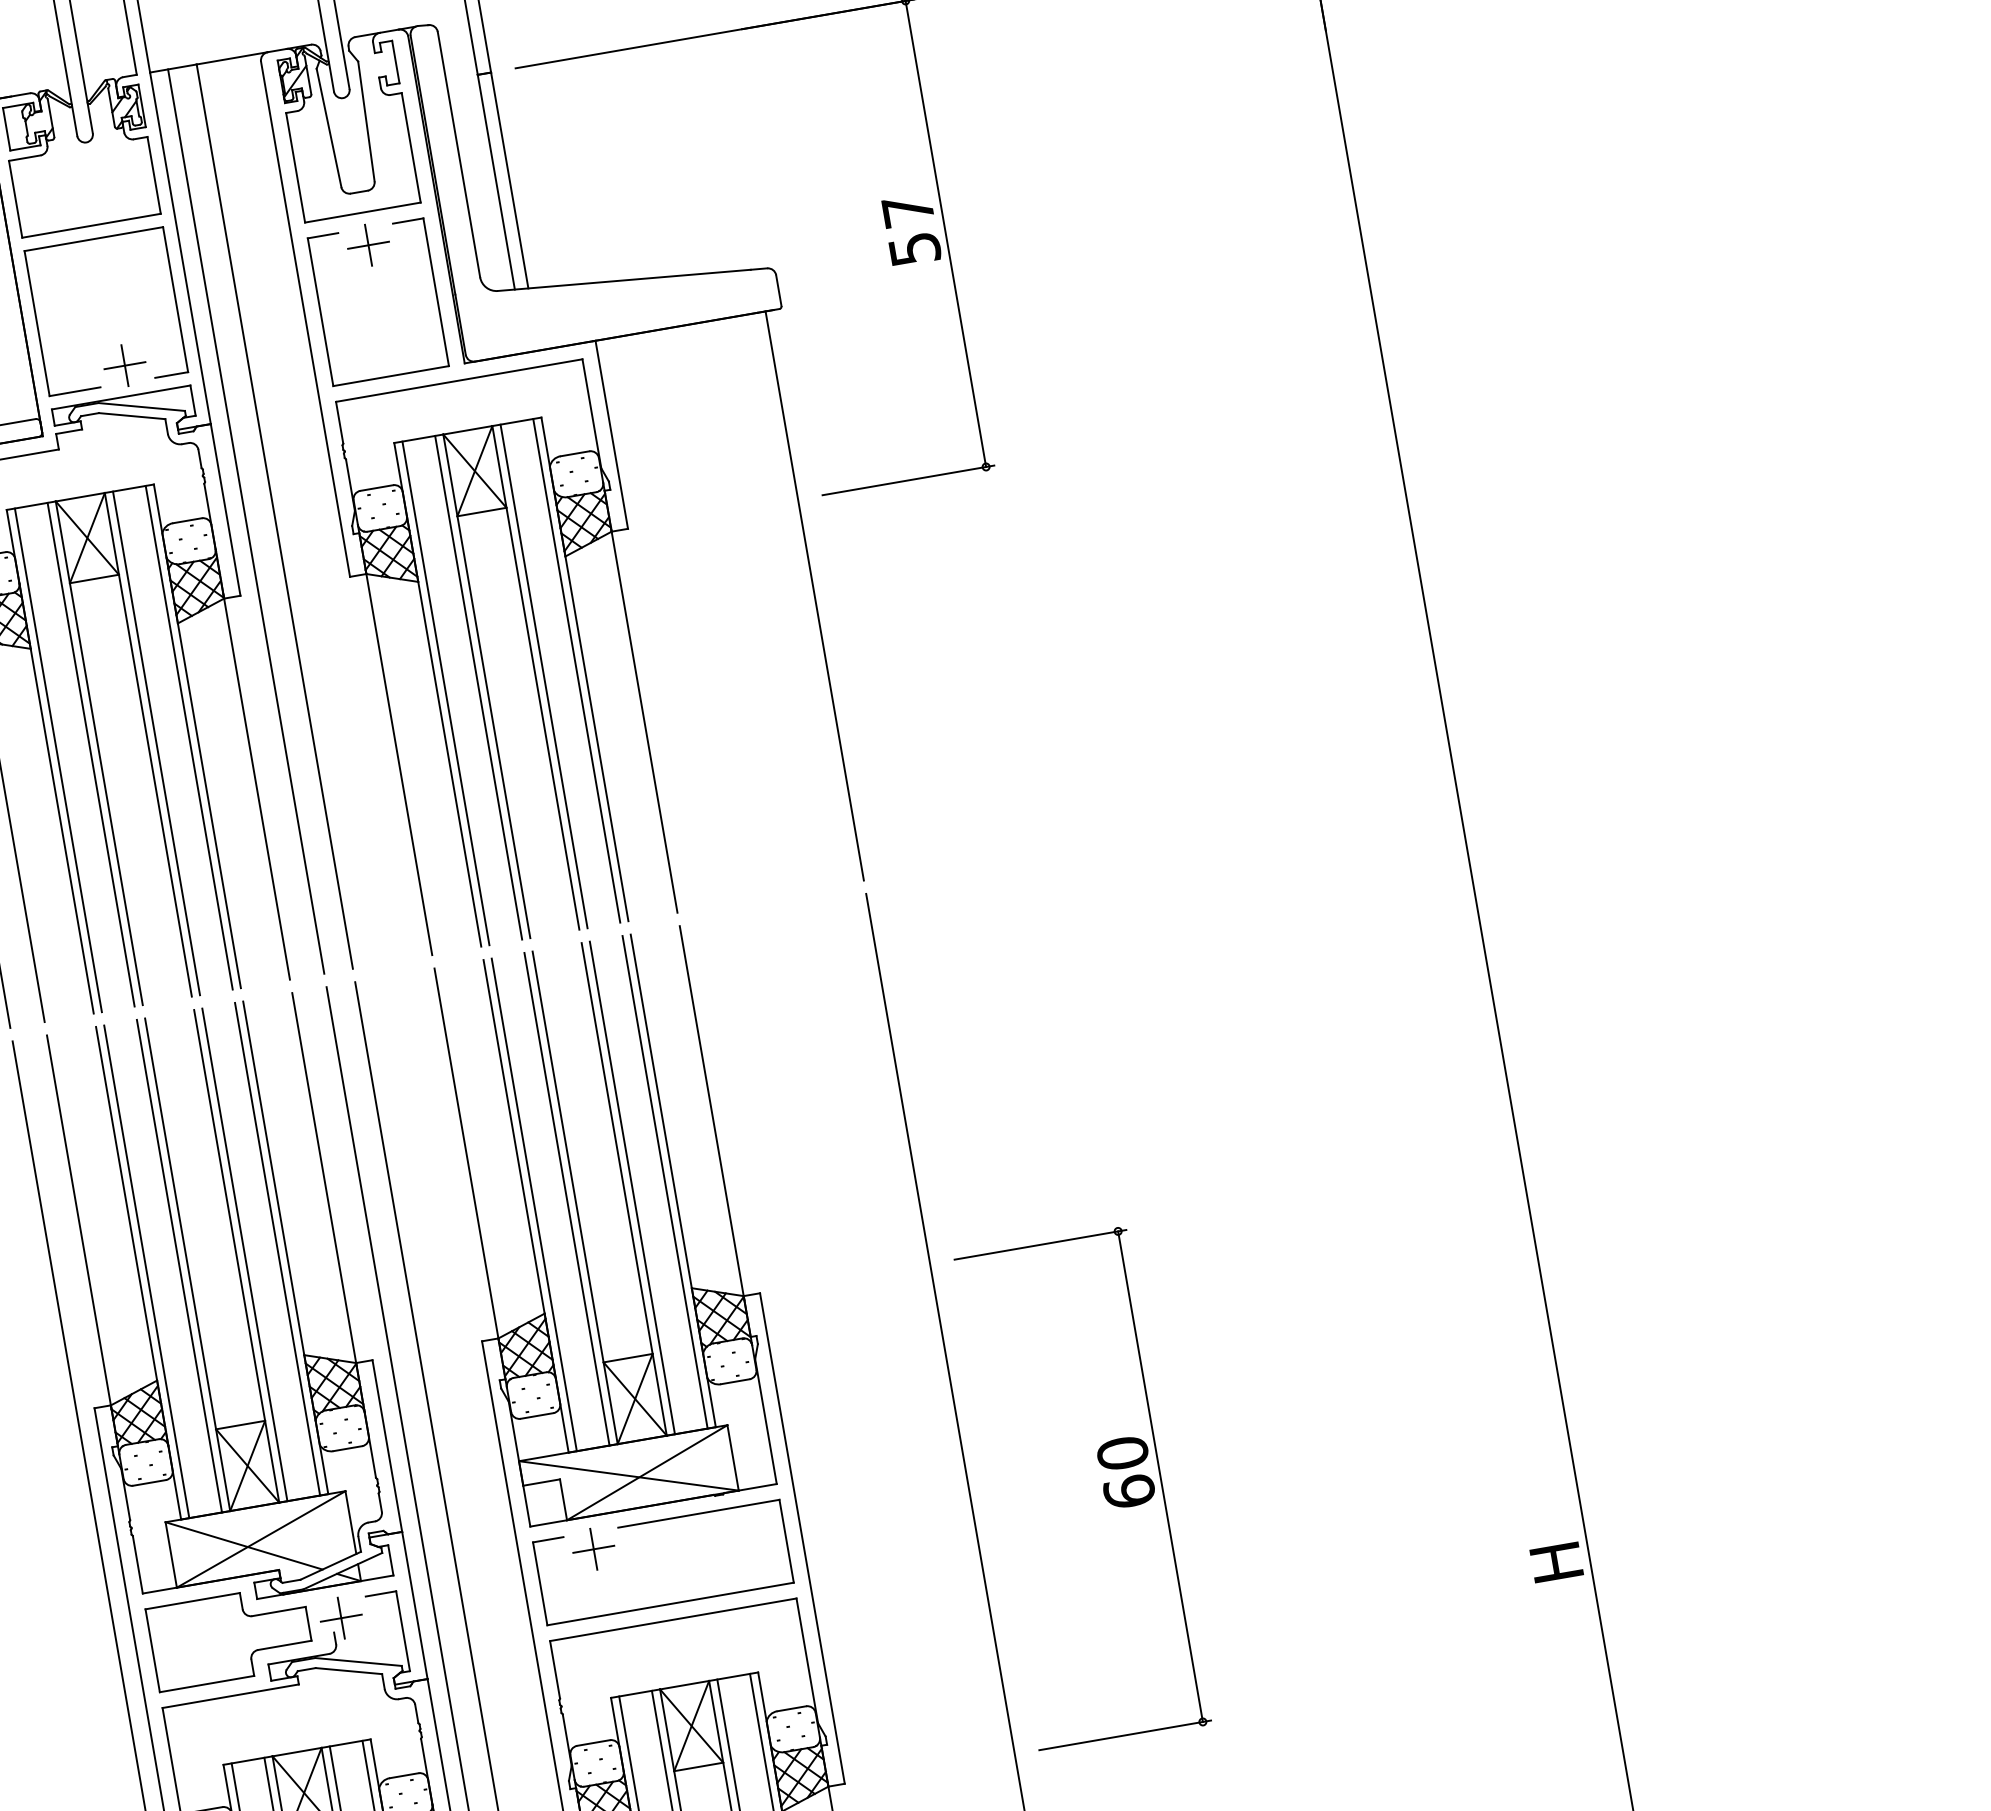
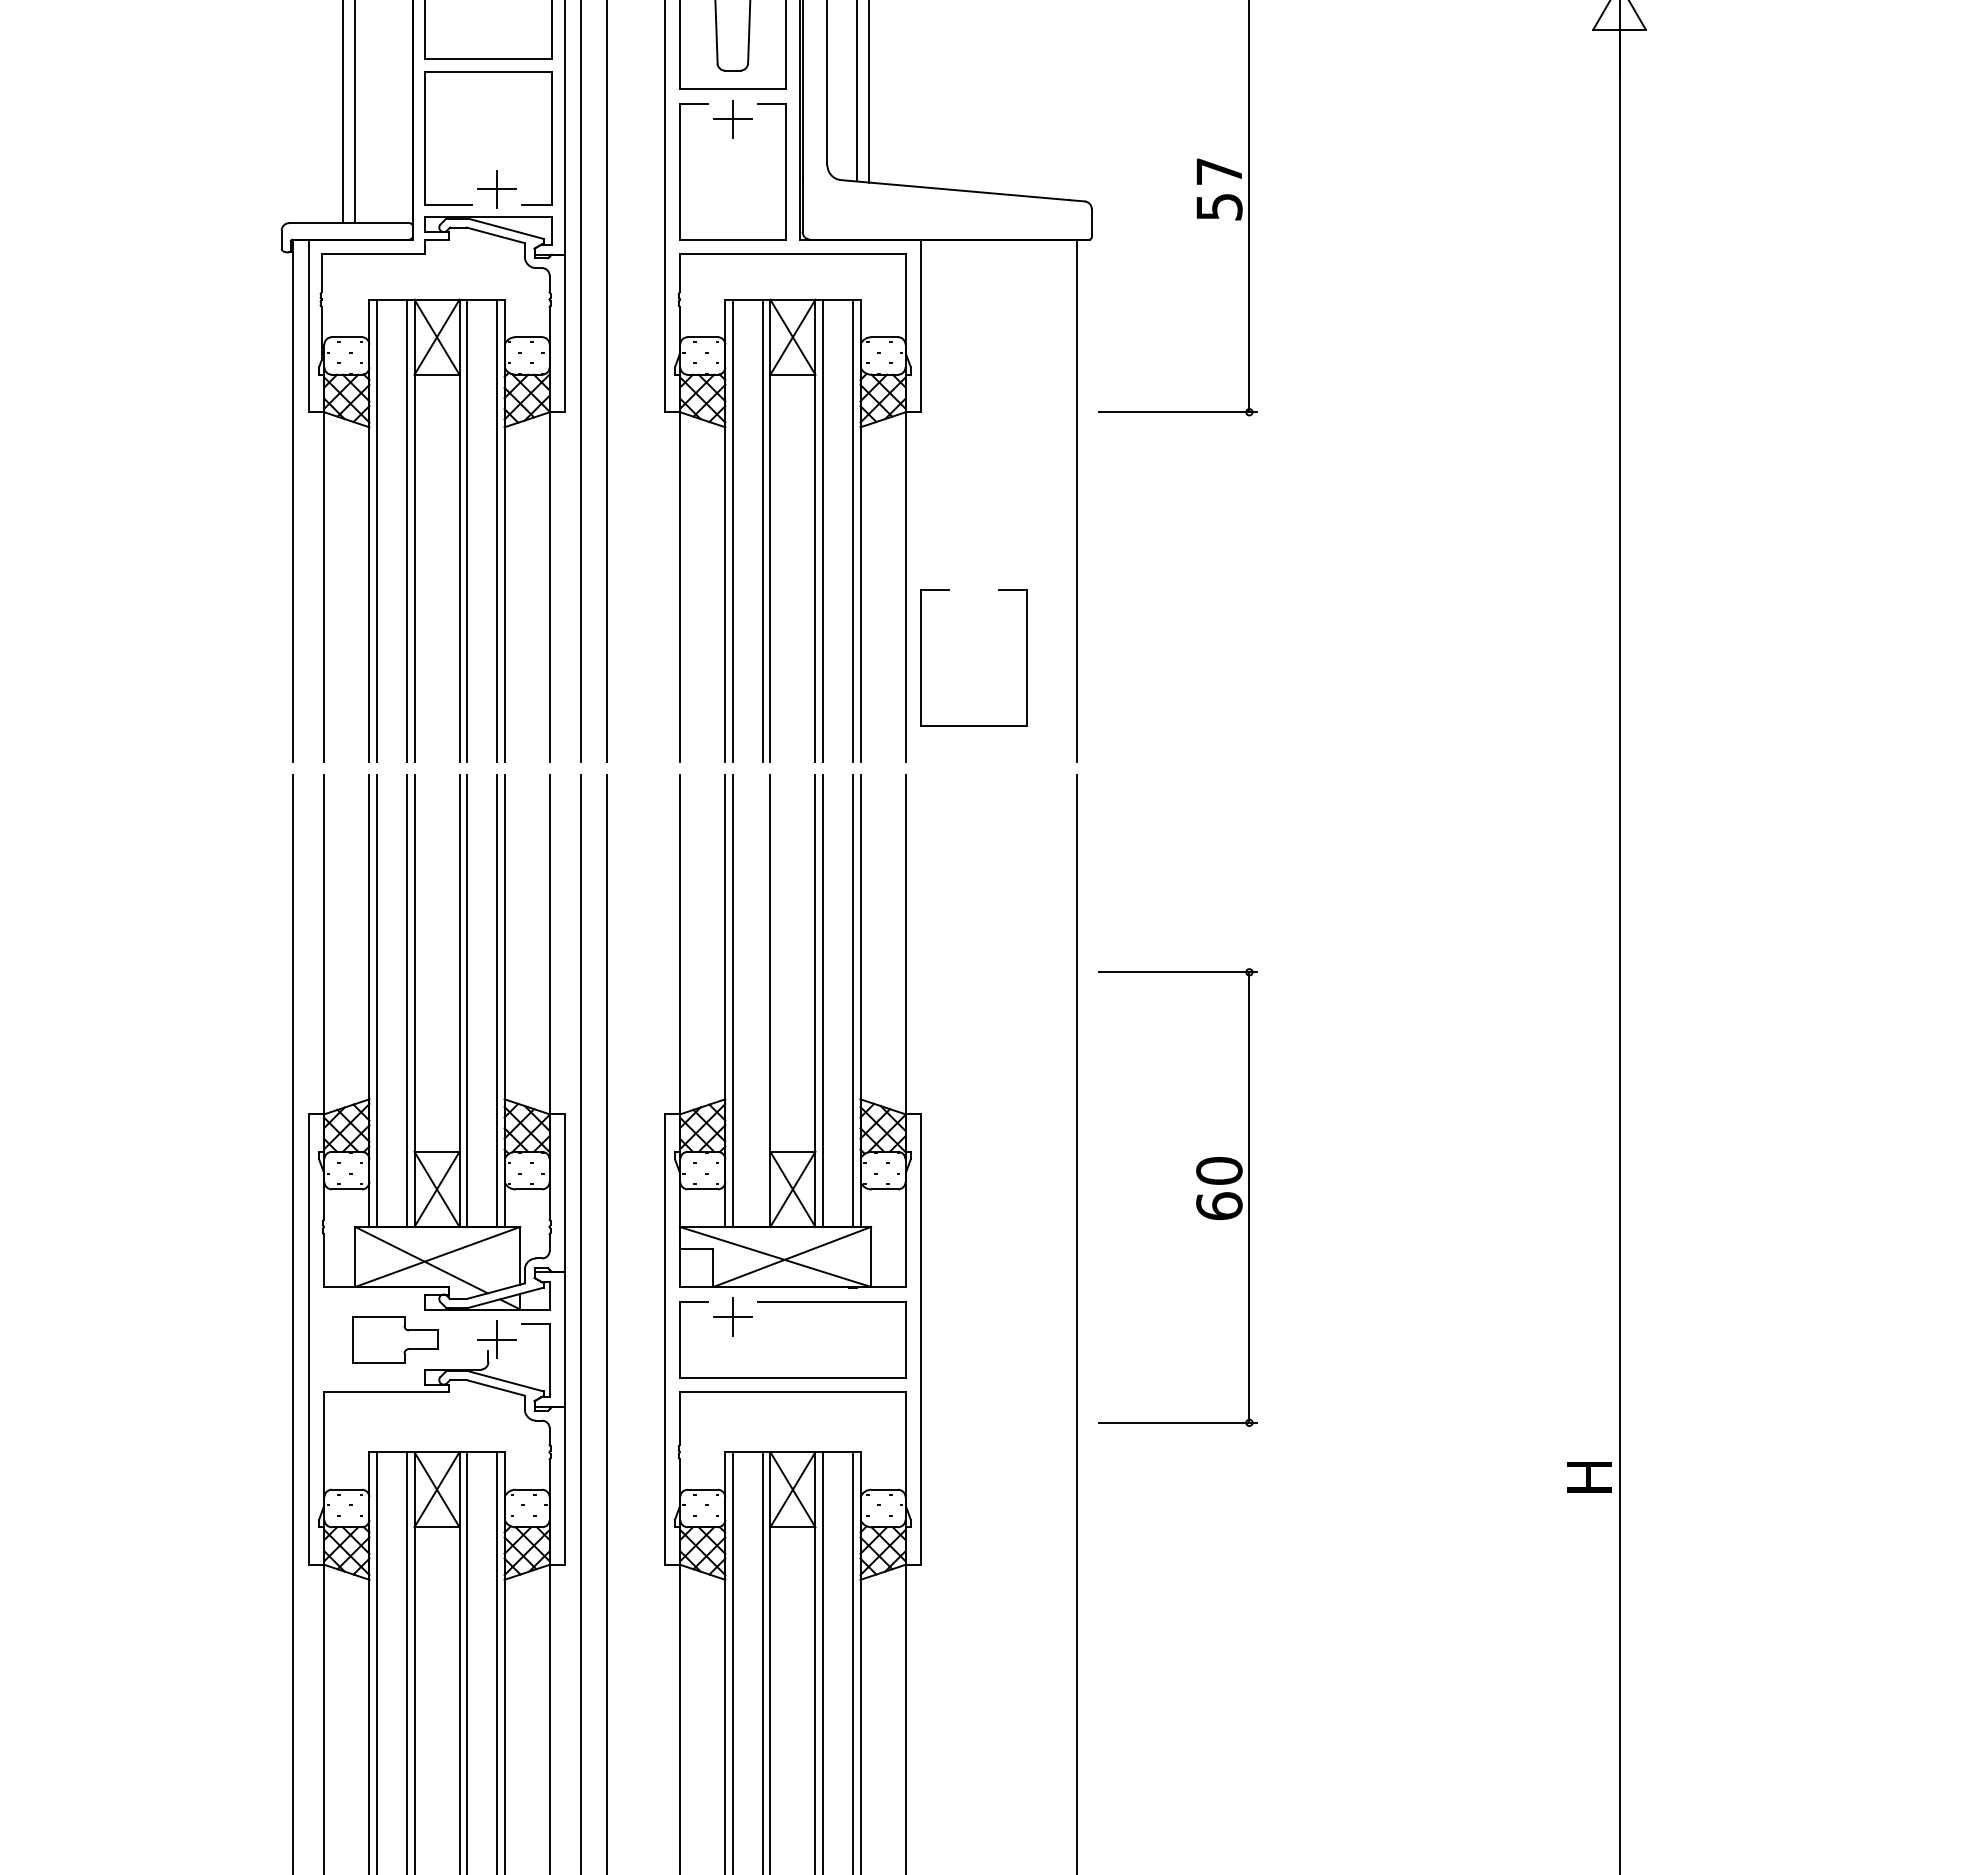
part: (675, 795) -> (921, 657), added
line: (566, 1199) -> (762, 1000), removed
part: (1103, 1487) -> (1196, 1198), moved
part: (230, 1637) -> (395, 1339), size x0.6

